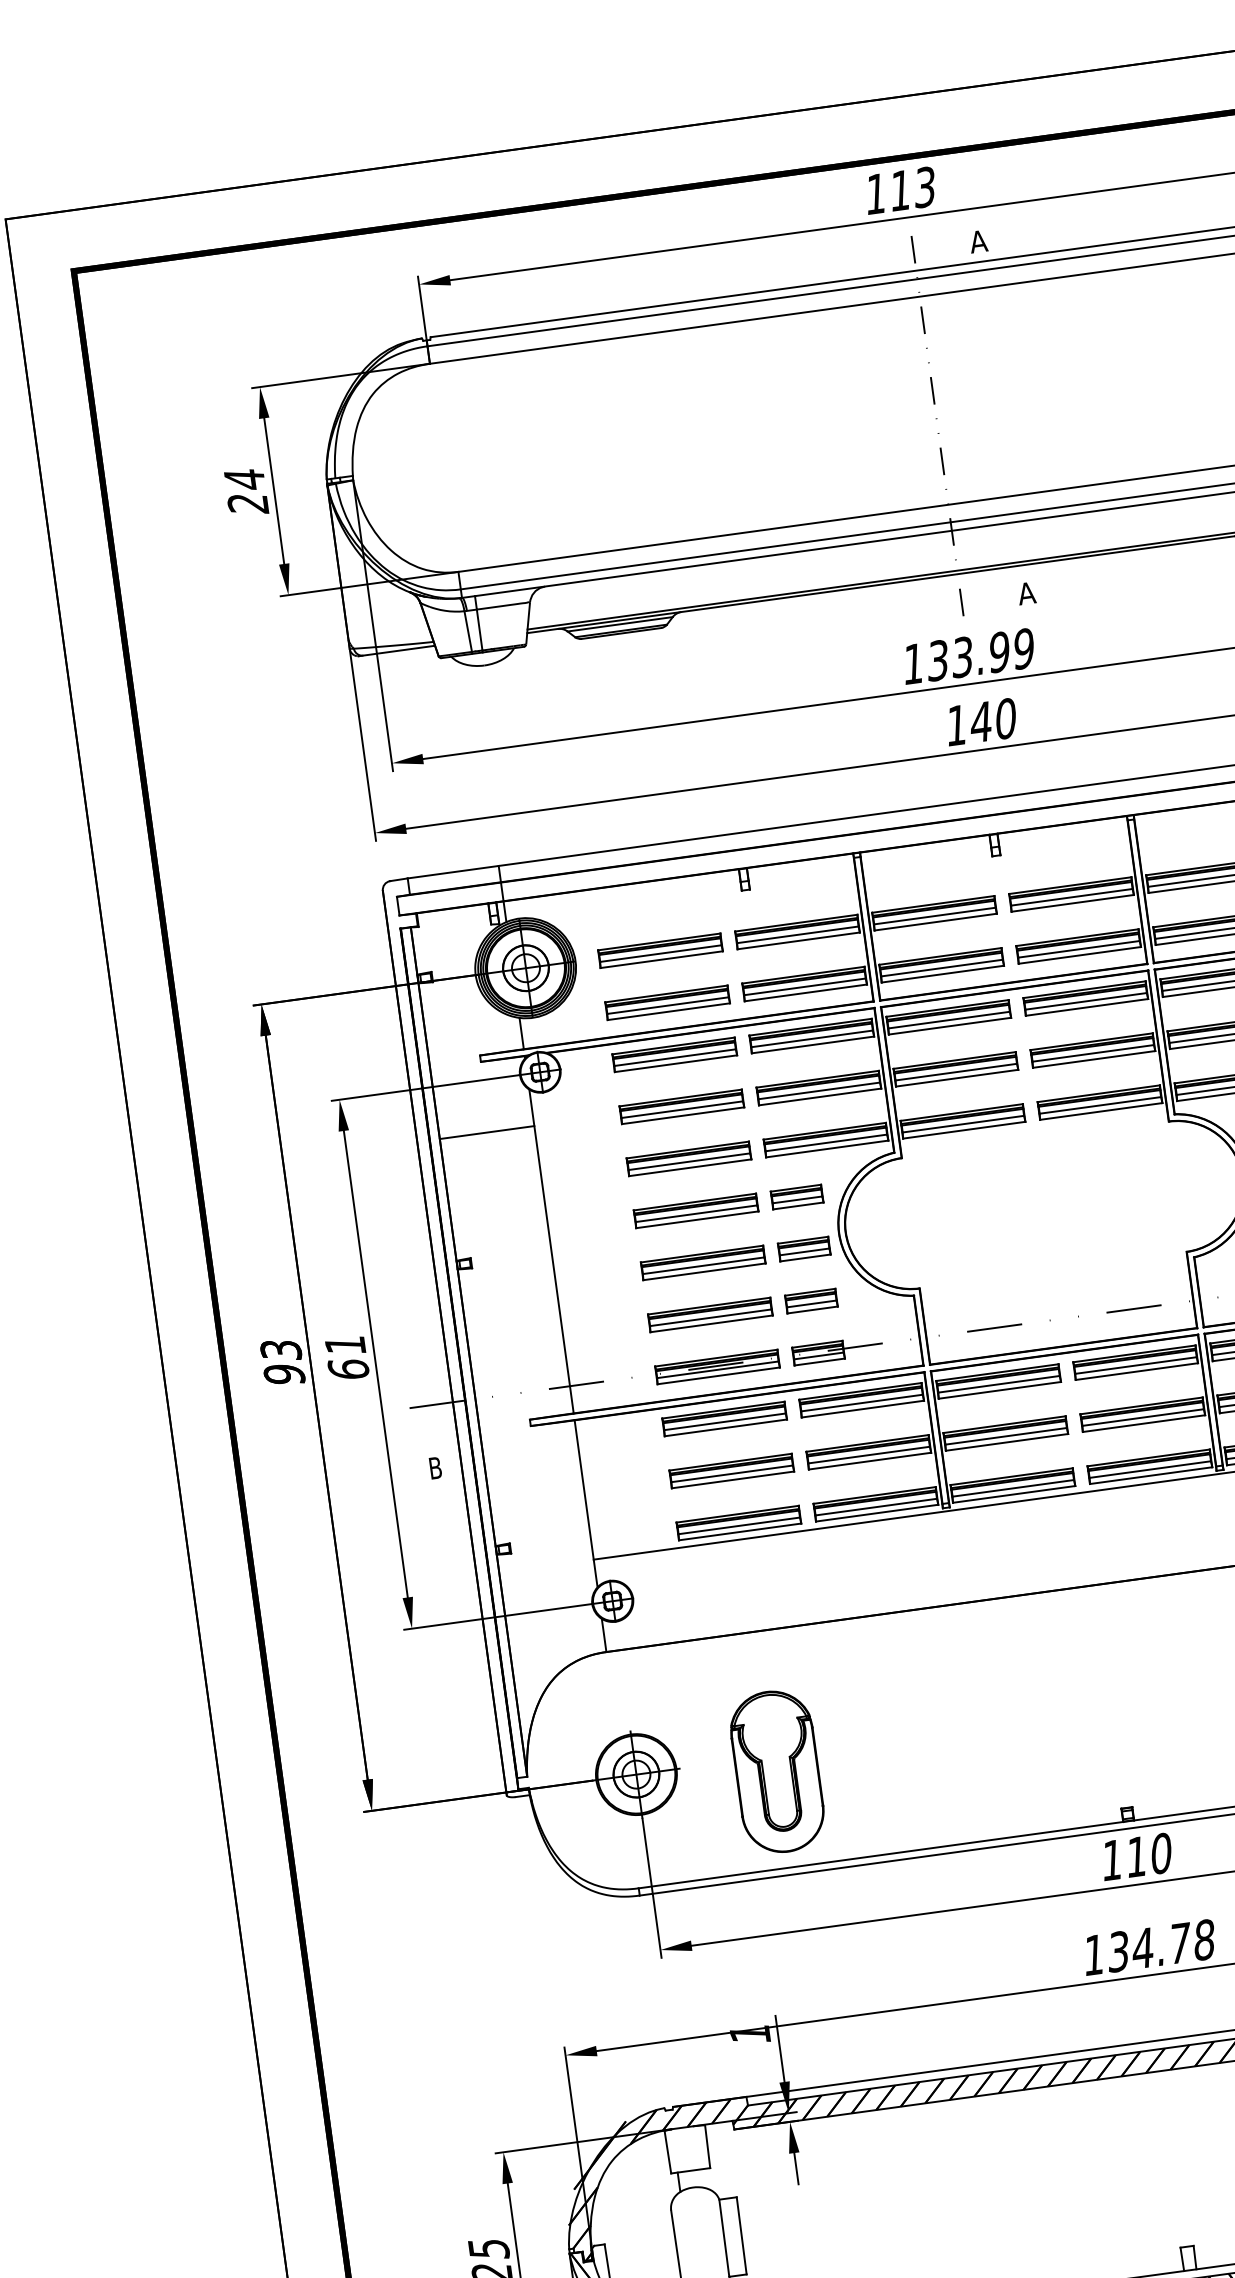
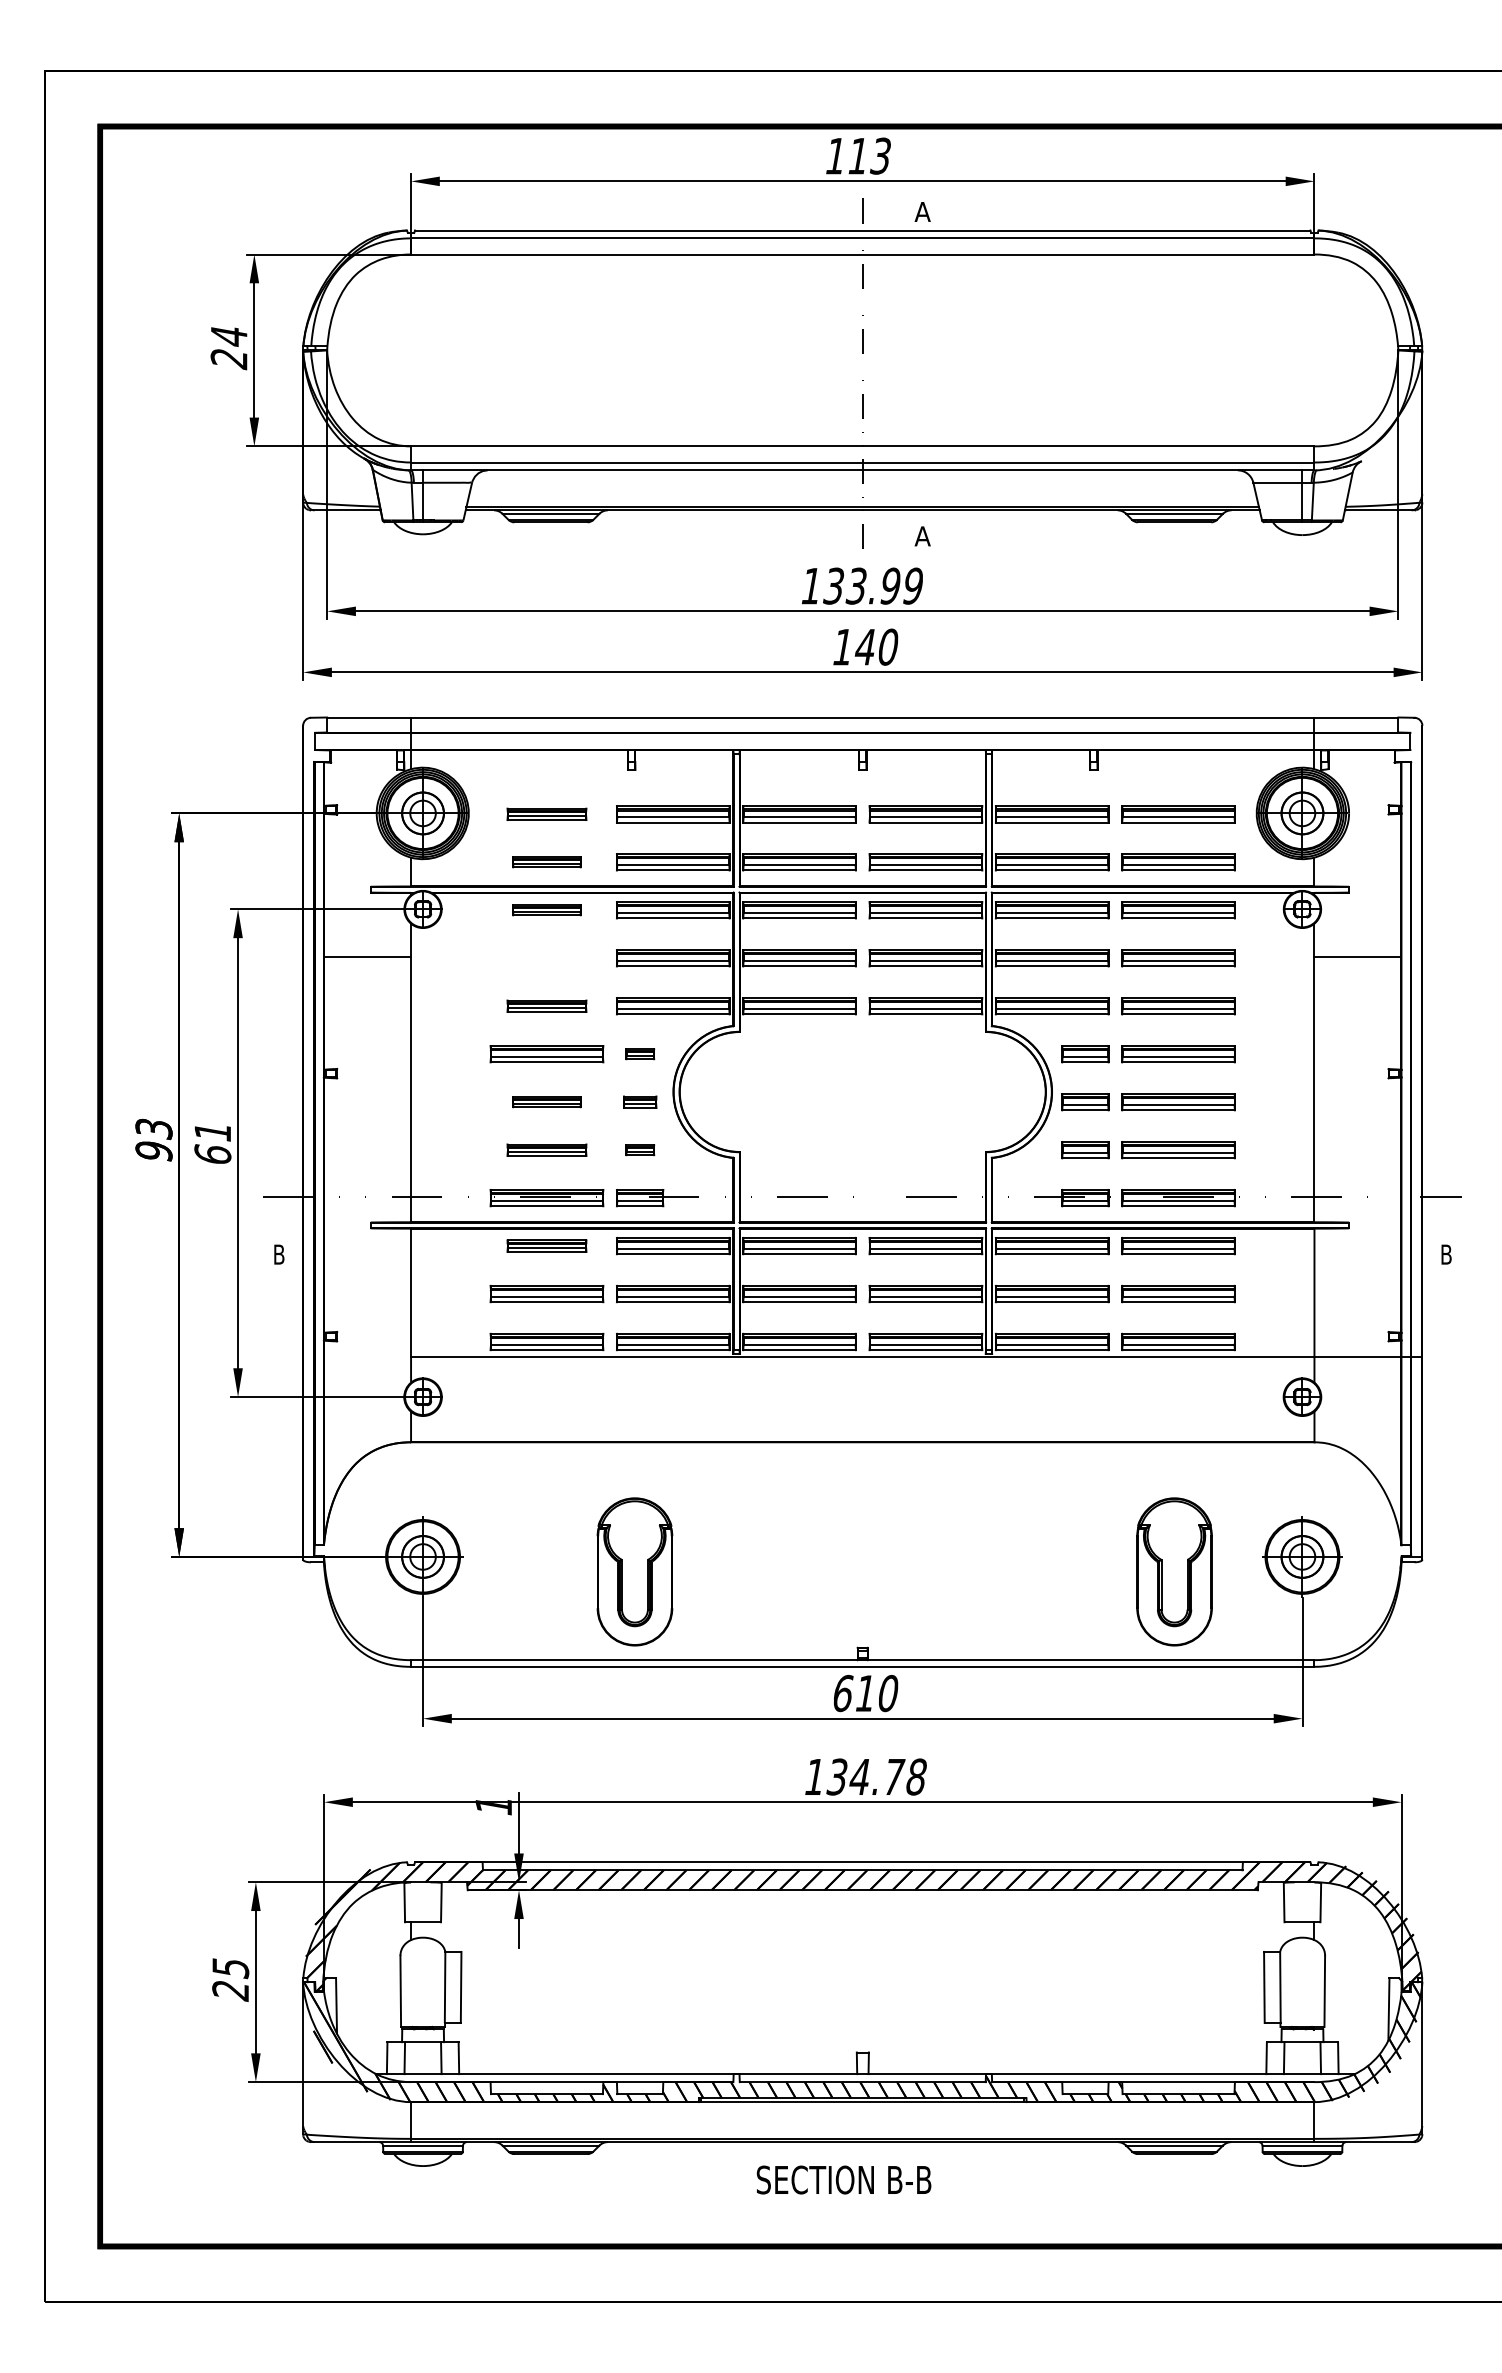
part: (660, 951) -> (546, 814), size x0.7
part: (667, 1003) -> (546, 862), size x0.6
part: (674, 1055) -> (546, 910), size x0.6
part: (681, 1107) -> (546, 958), removed
part: (688, 1159) -> (546, 1006), size x0.7
part: (797, 1197) -> (640, 1054), size x0.6
part: (804, 1249) -> (640, 1102), size x0.7
part: (702, 1263) -> (546, 1102), size x0.6
part: (811, 1301) -> (640, 1150), size x0.6
part: (709, 1315) -> (546, 1150), size x0.7
part: (724, 1419) -> (546, 1246), size x0.7
part: (776, 1771) -> (634, 1571), moved
text: (1112, 1860) -> (843, 1693), 110 -> 610

